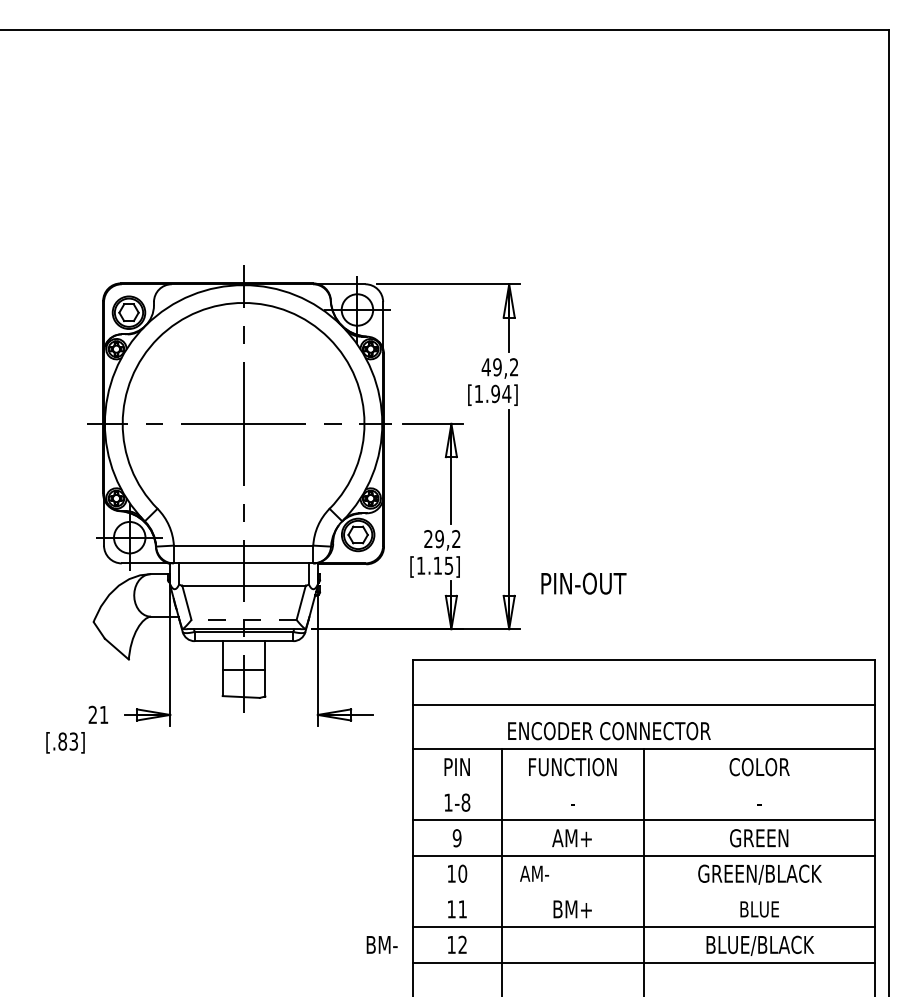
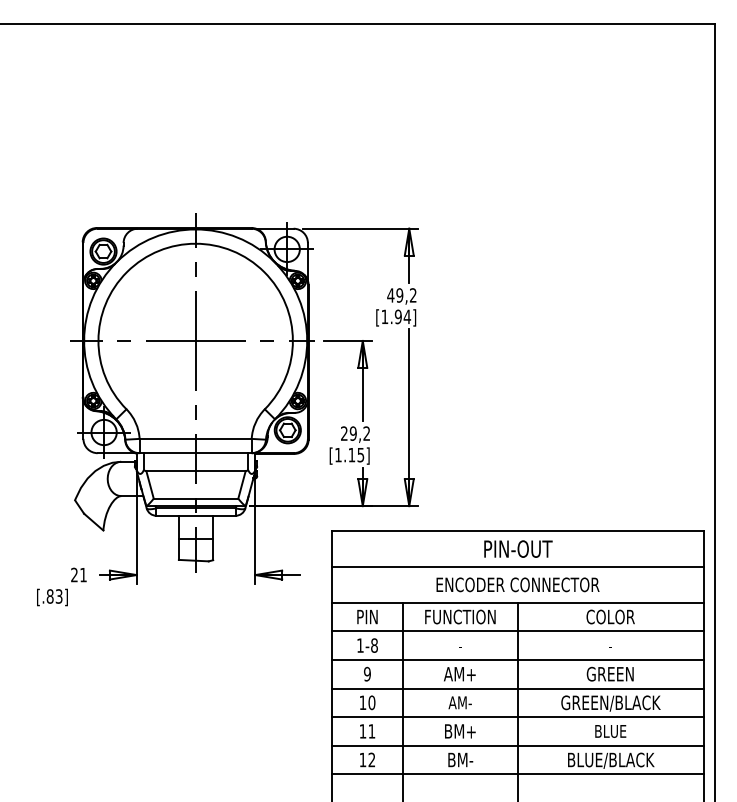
text: (583, 583) -> (518, 548), moved
line: (244, 619) -> (196, 498), dashed -> solid
text: (609, 731) -> (518, 585), moved
line: (643, 784) -> (517, 631), added
text: (534, 873) -> (460, 702), moved
line: (643, 891) -> (517, 717), added
text: (381, 944) -> (460, 759), moved

